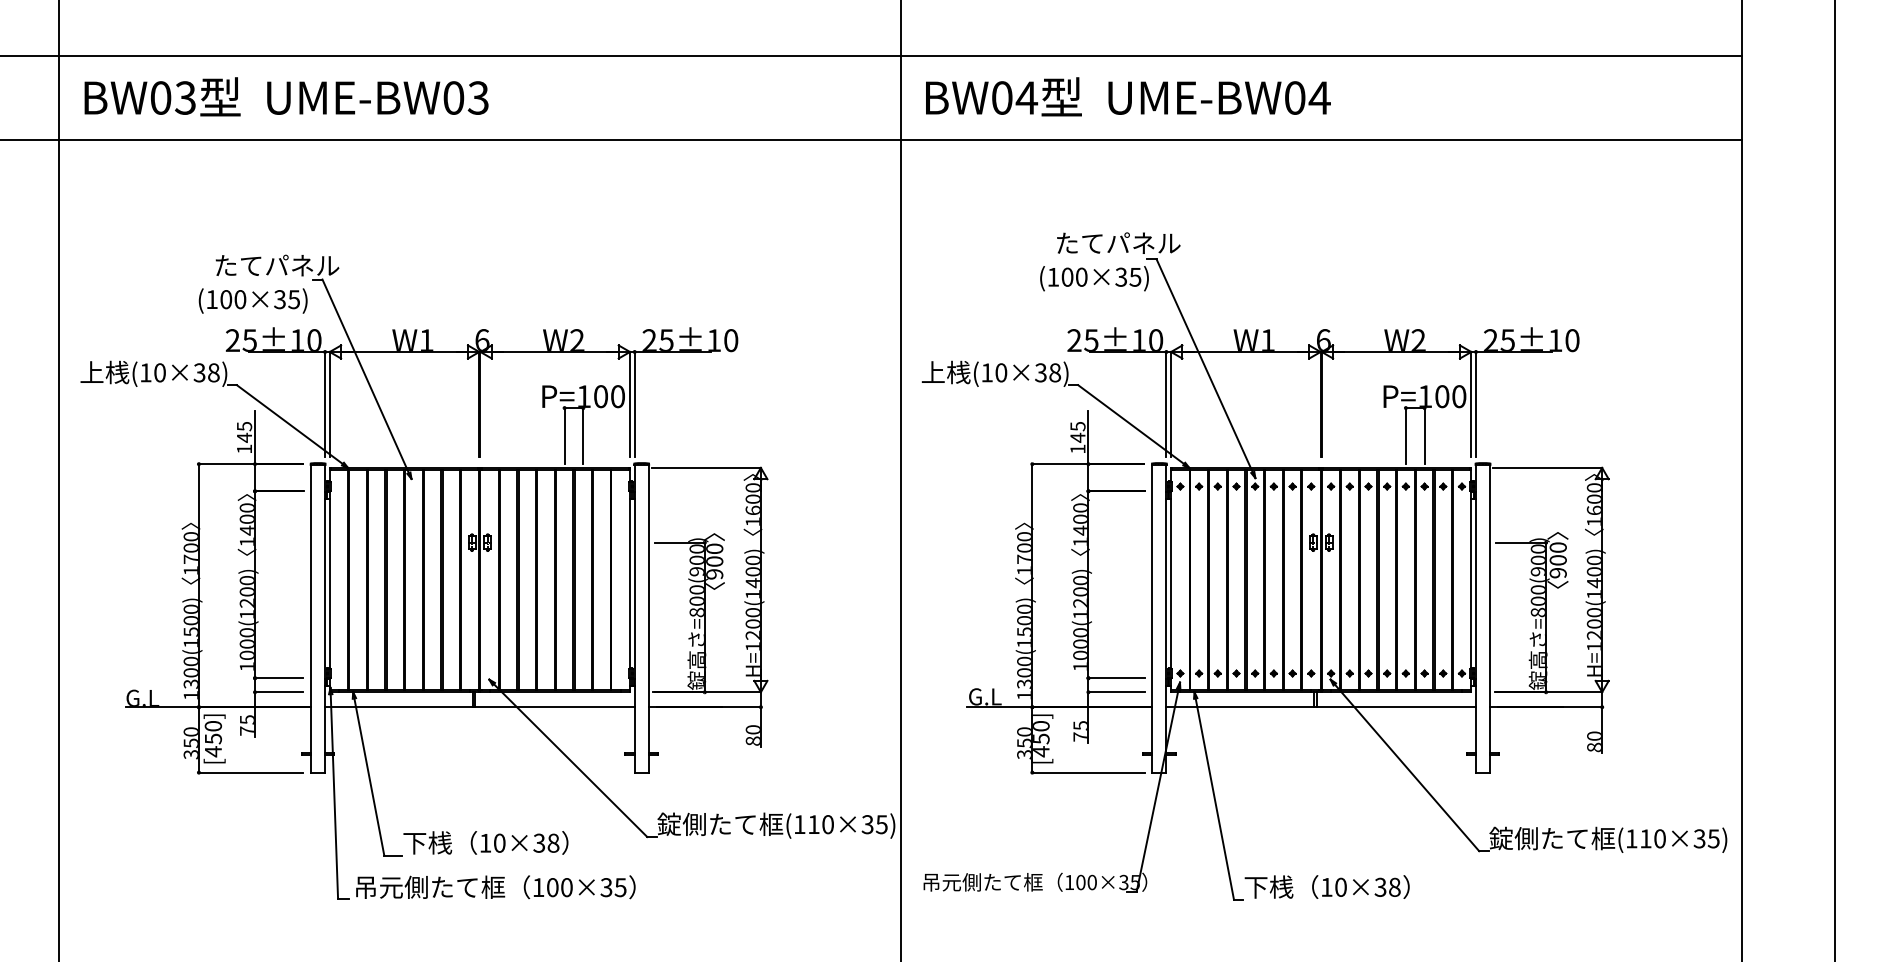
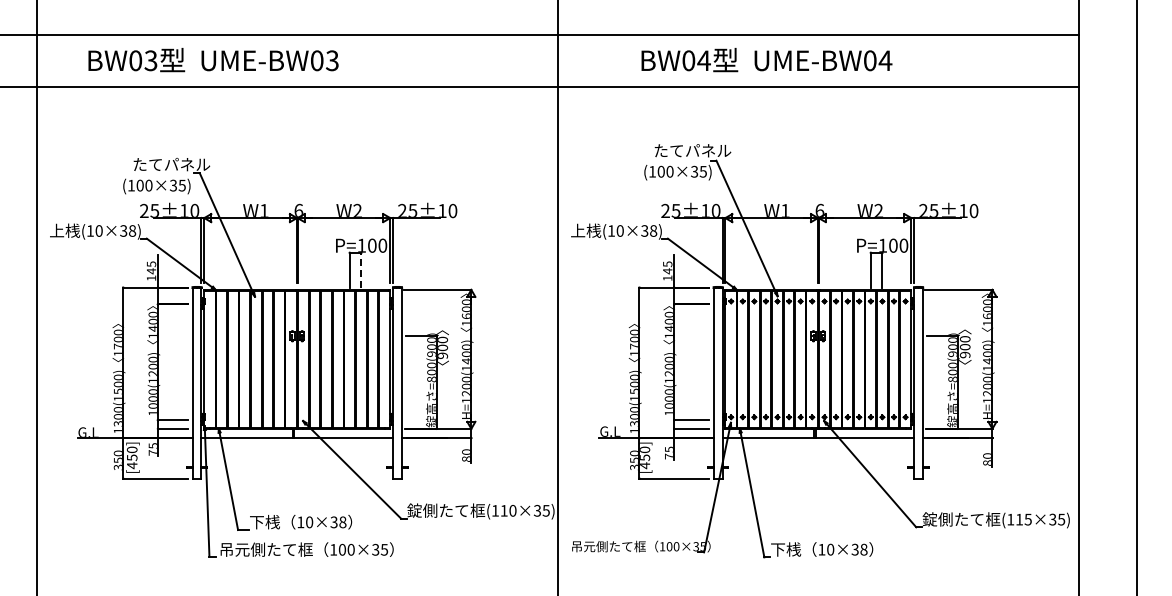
text: (286, 97) -> (213, 60), moved
text: (1127, 97) -> (766, 60), moved
line: (583, 434) -> (361, 269), solid -> dashed
text: (1658, 838) -> (1027, 519), (110×35) -> (115×35)

